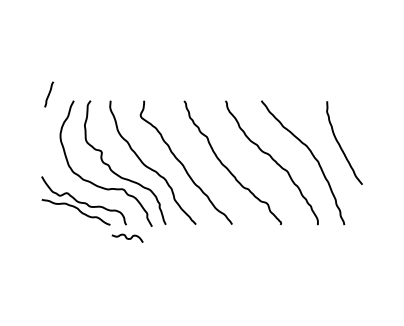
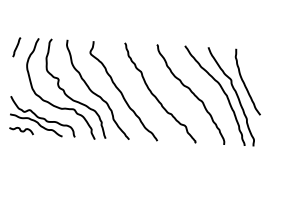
line: (49, 94) -> (17, 47), moved
curve: (330, 161) -> (236, 95), added
curve: (127, 237) -> (21, 130), moved

